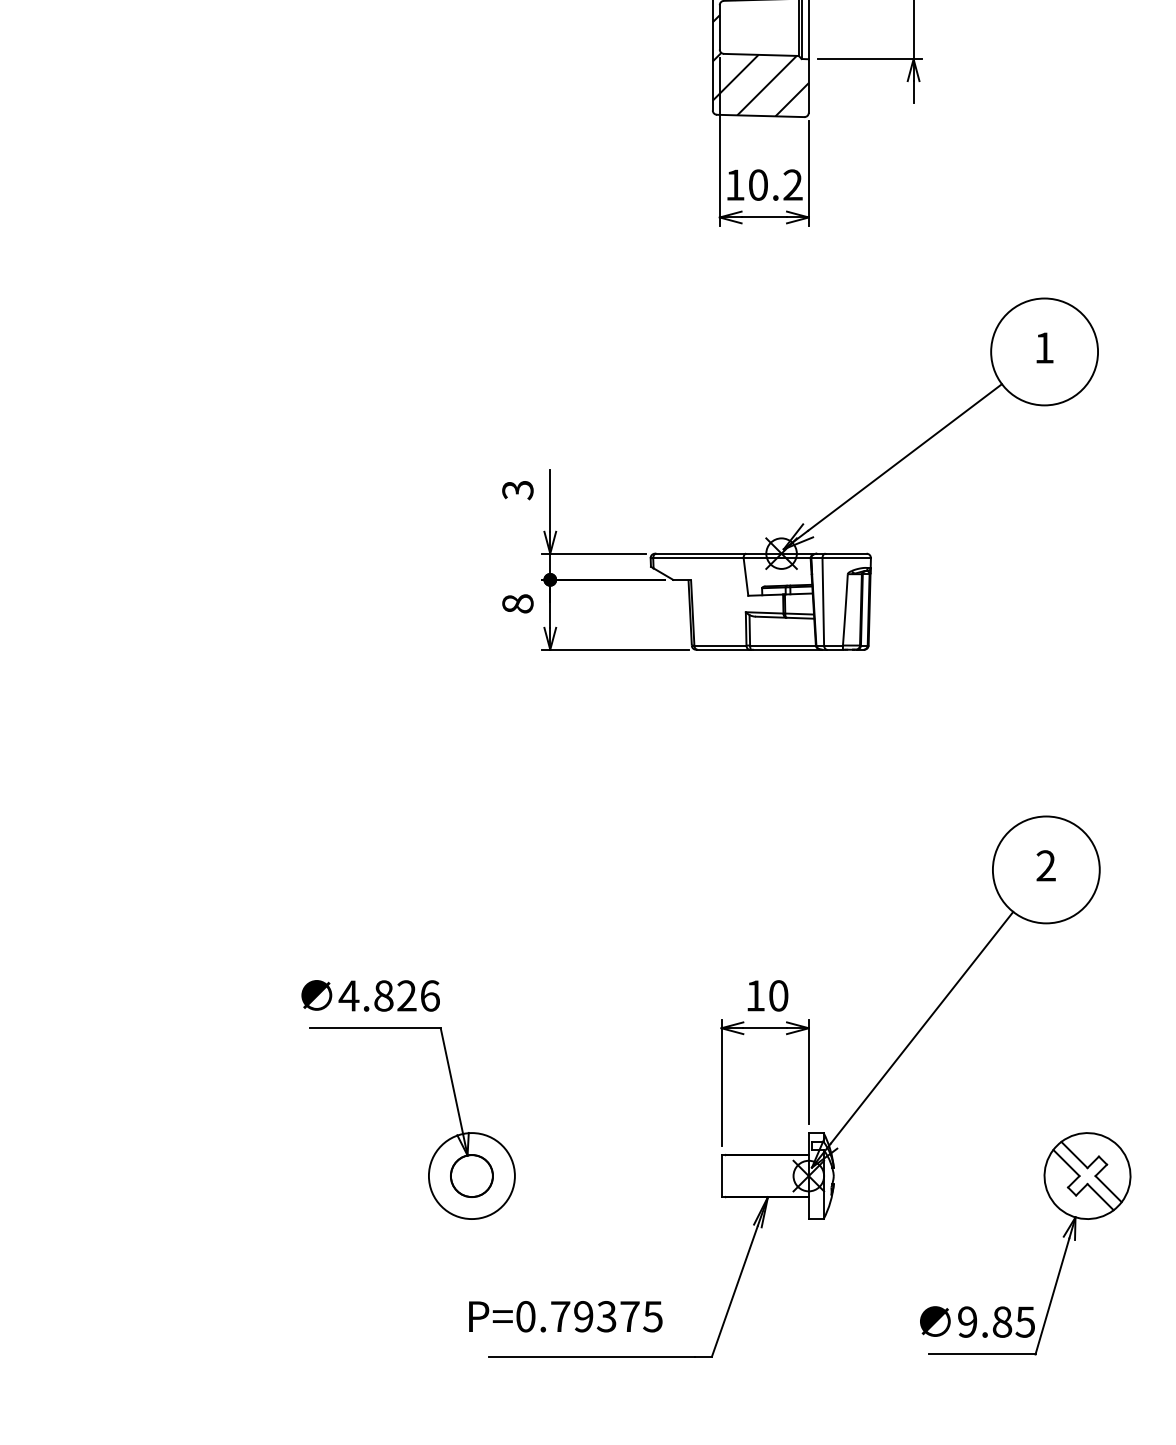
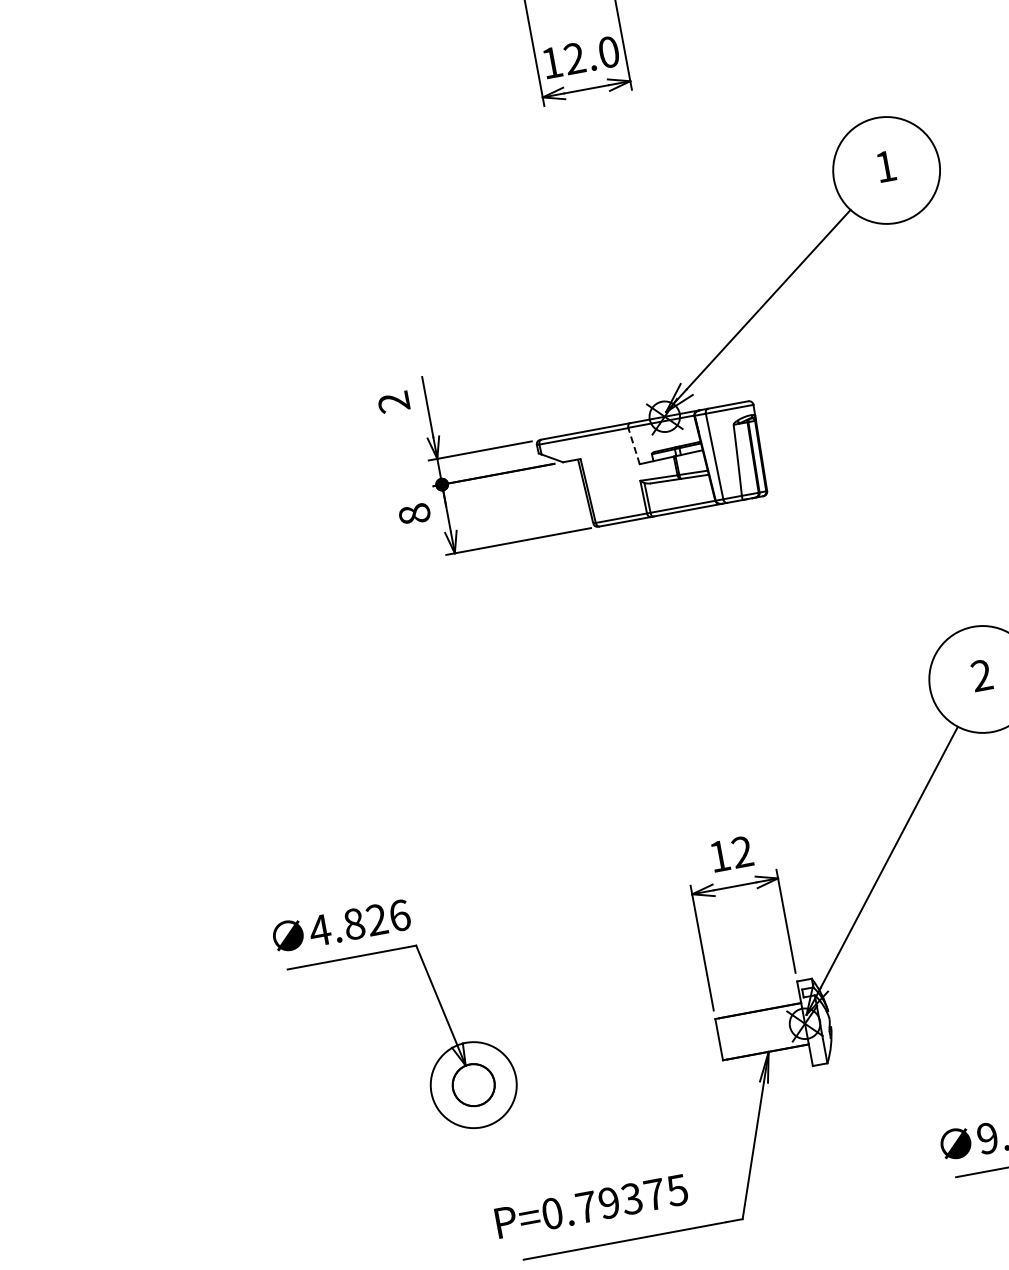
text: (775, 184) -> (591, 54), 10.2 -> 12.0
text: (517, 490) -> (393, 402), 3 -> 2
line: (745, 577) -> (633, 446), solid -> dashed
text: (778, 995) -> (742, 851), 10 -> 12

